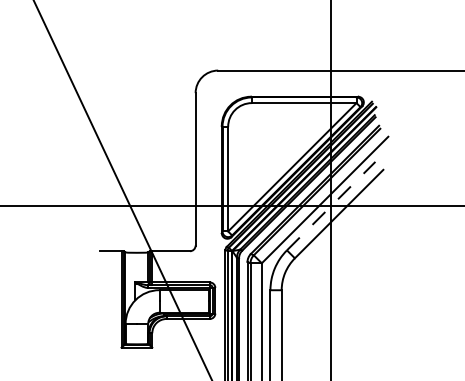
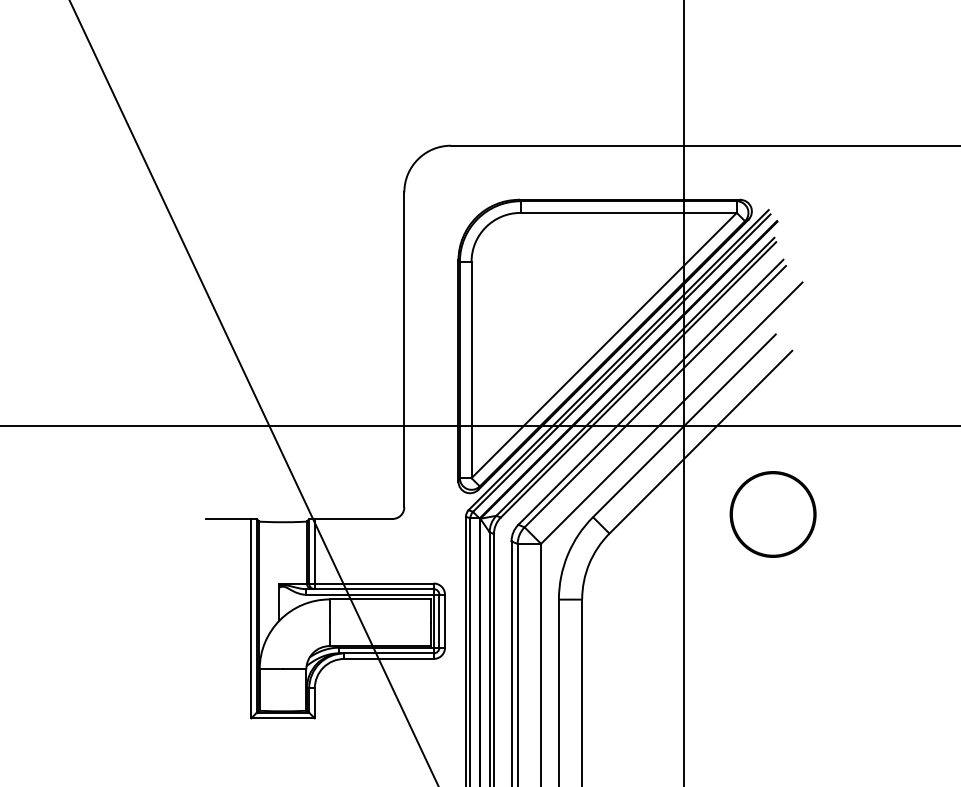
line: (331, 206) -> (685, 426), dashed -> solid
circle: (373, 248) -> (771, 513), added

